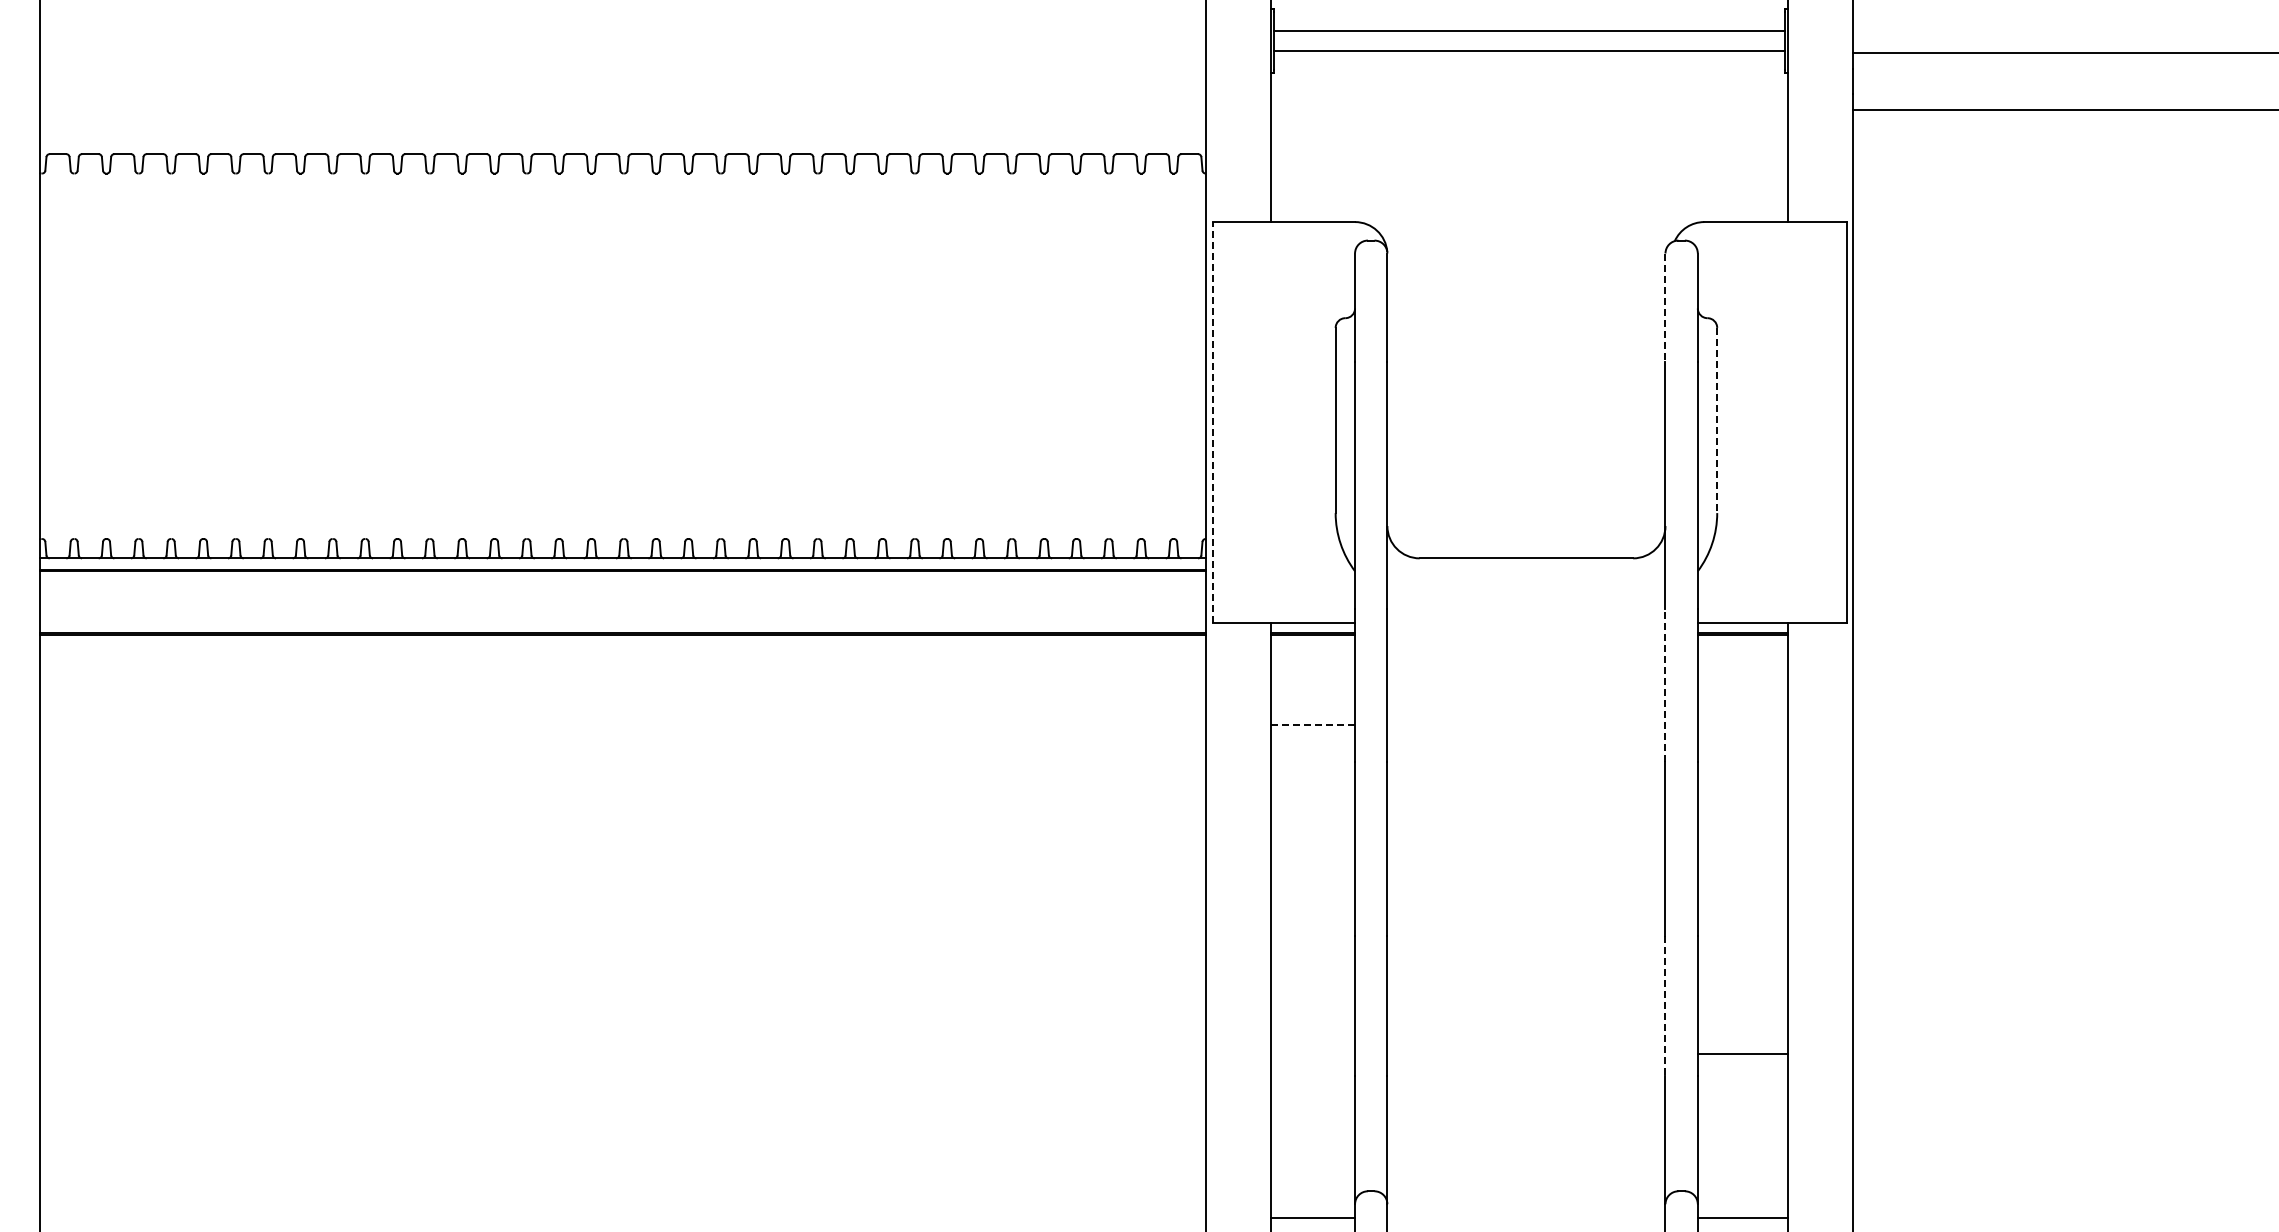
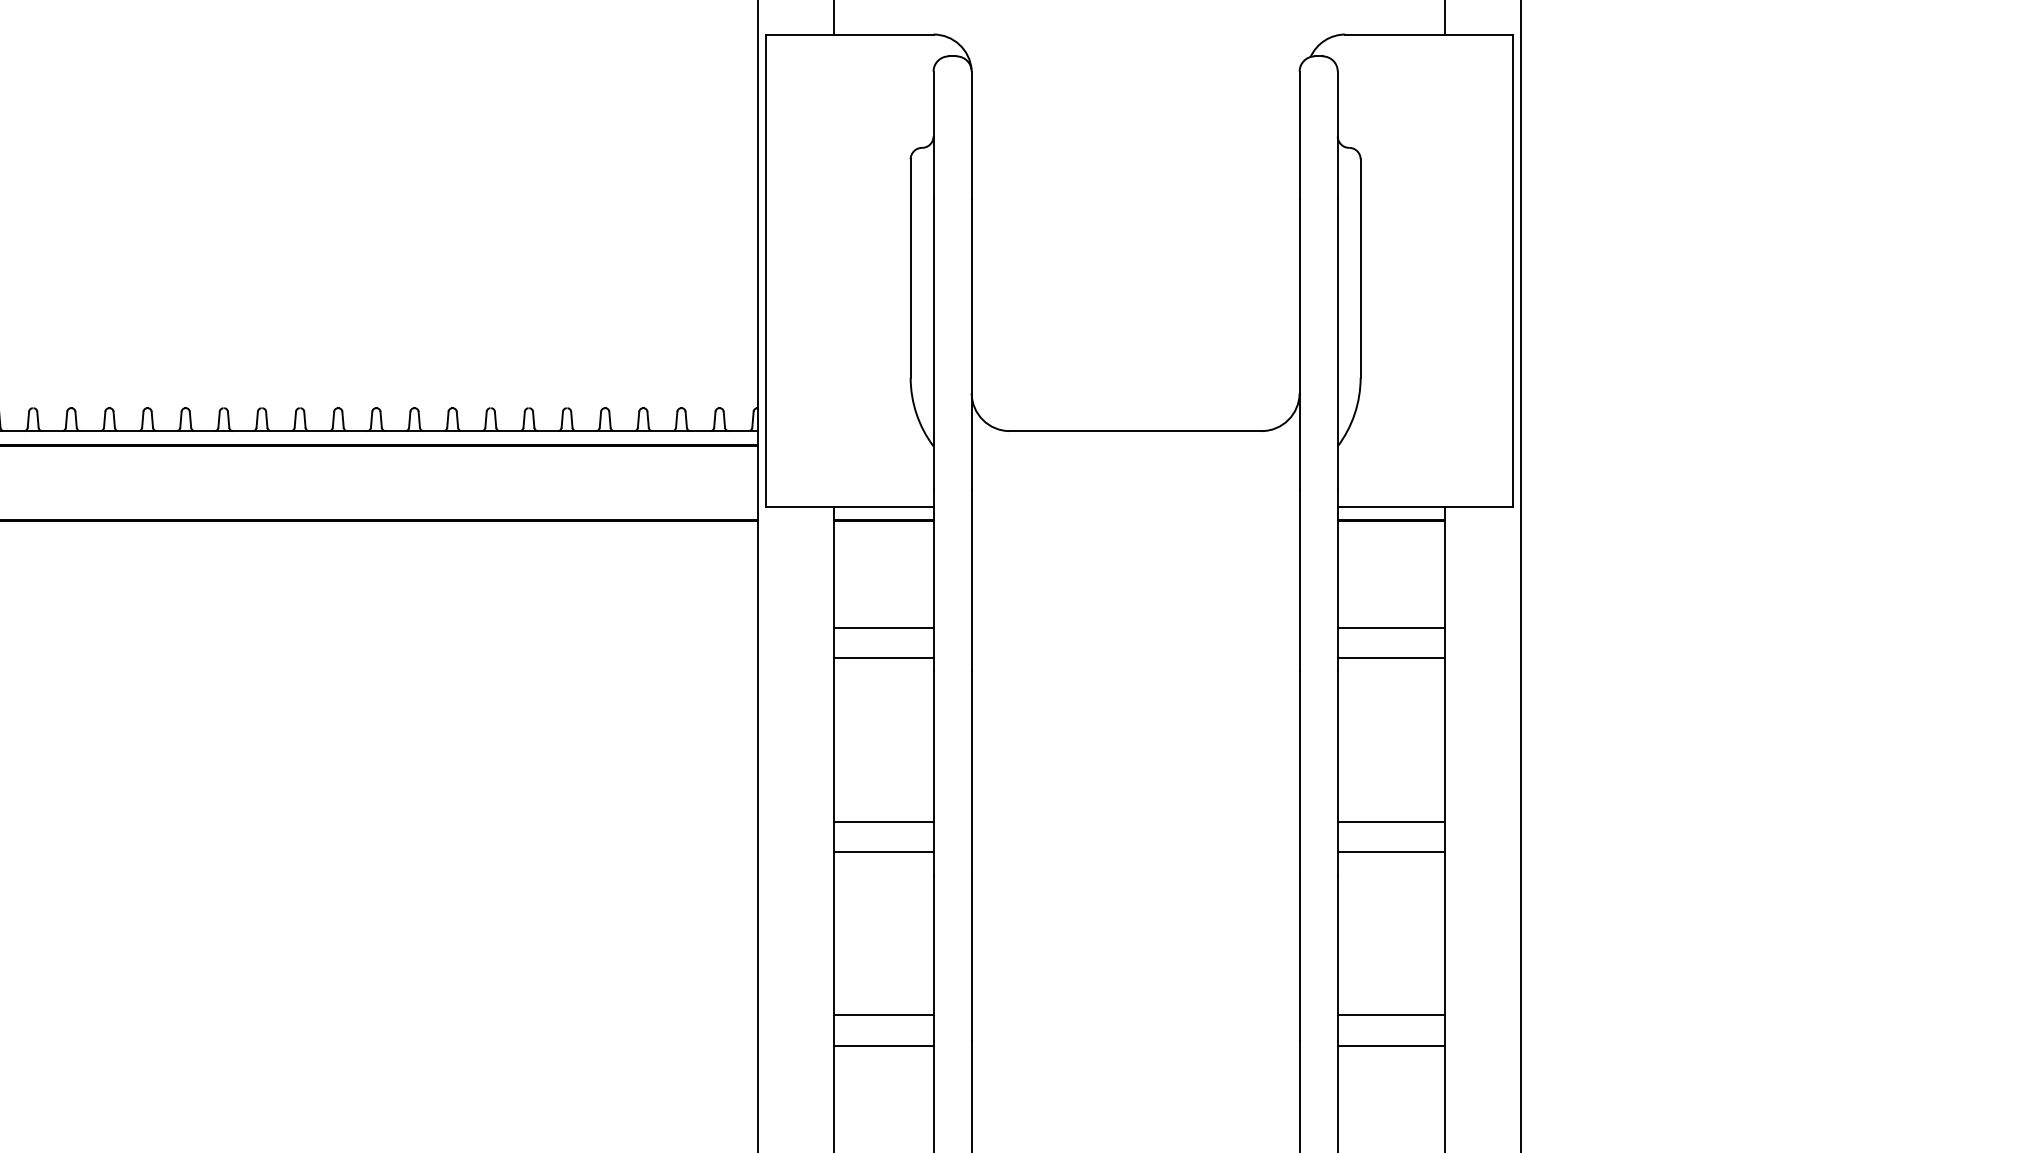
line: (1665, 308) -> (1299, 136), dashed -> solid
line: (1717, 420) -> (1360, 268), dashed -> solid
line: (1212, 422) -> (765, 270), dashed -> solid
line: (1665, 684) -> (1299, 579), dashed -> solid
line: (1313, 725) -> (884, 628), dashed -> solid
line: (1742, 725) -> (1390, 628), added
line: (1312, 751) -> (883, 658), added
line: (1742, 751) -> (1390, 658), added
line: (1312, 889) -> (883, 821), added
line: (1742, 889) -> (1390, 821), added
line: (1312, 915) -> (883, 852), added
line: (1742, 915) -> (1390, 852), added
line: (1665, 1005) -> (1299, 958), dashed -> solid
line: (1312, 1053) -> (883, 1015), added
line: (1312, 1079) -> (883, 1045), added
line: (1742, 1079) -> (1390, 1045), added

